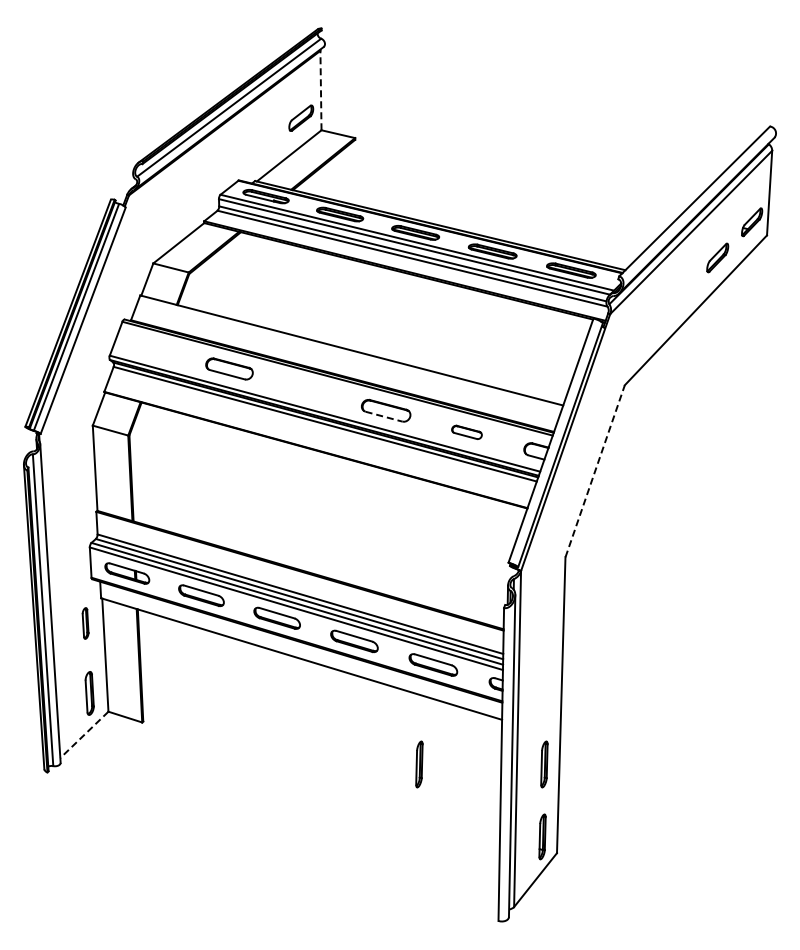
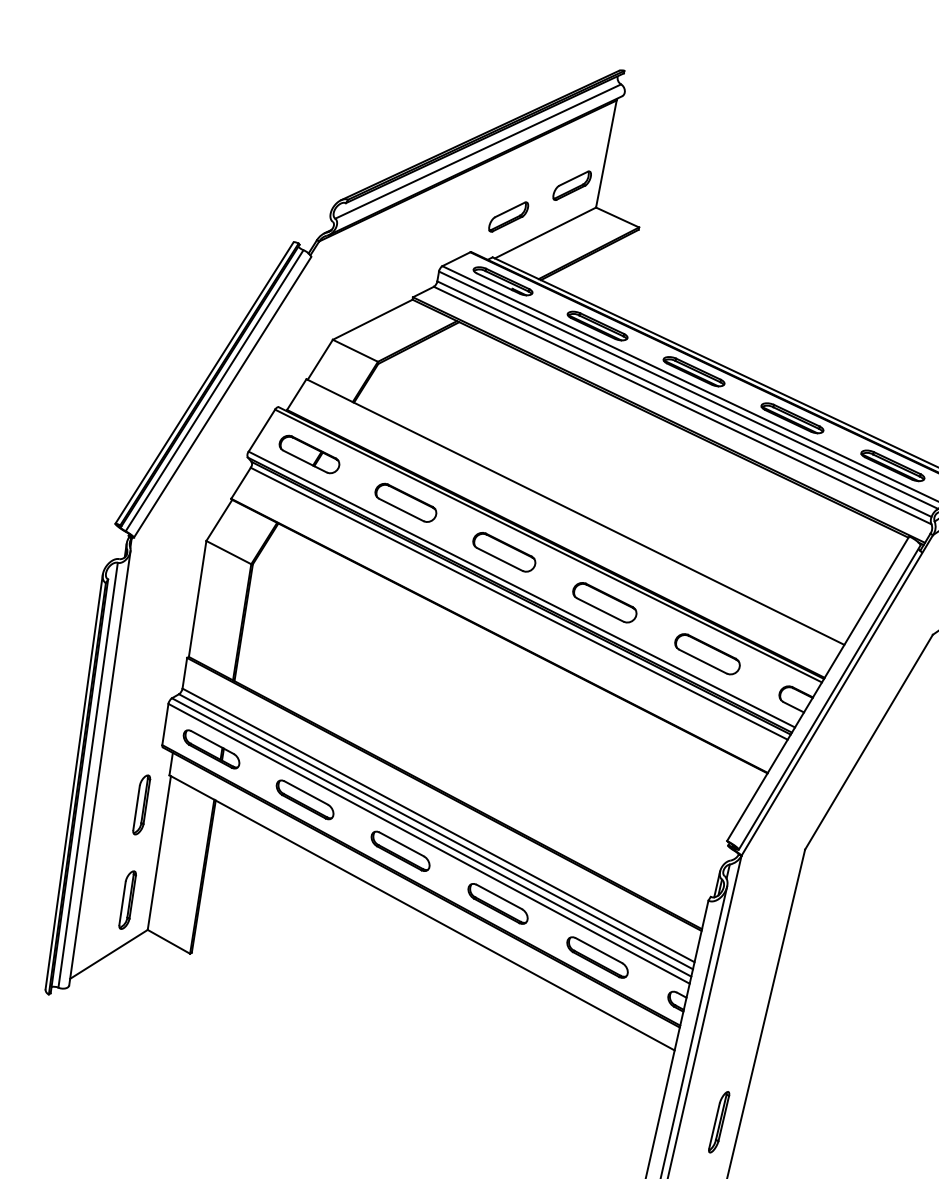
line: (320, 90) -> (605, 153), dashed -> solid
part: (260, 149) -> (508, 216), added
part: (153, 348) -> (309, 454), added
part: (306, 389) -> (503, 551), added
line: (384, 416) -> (601, 609), dashed -> solid
part: (466, 432) -> (706, 654), size x1.67
line: (595, 470) -> (869, 741), dashed -> solid
part: (85, 623) -> (141, 804), size x1.43
line: (84, 735) -> (108, 955), dashed -> solid
part: (419, 764) -> (551, 1087), removed

